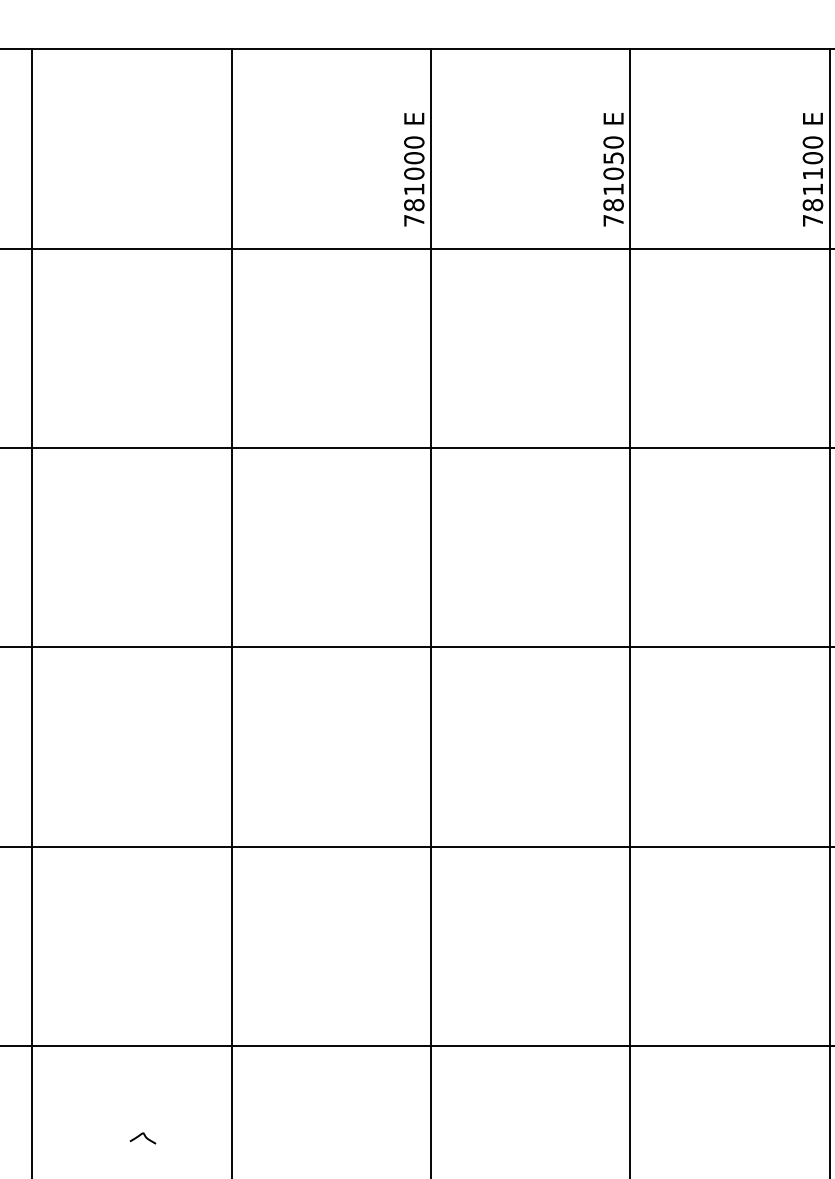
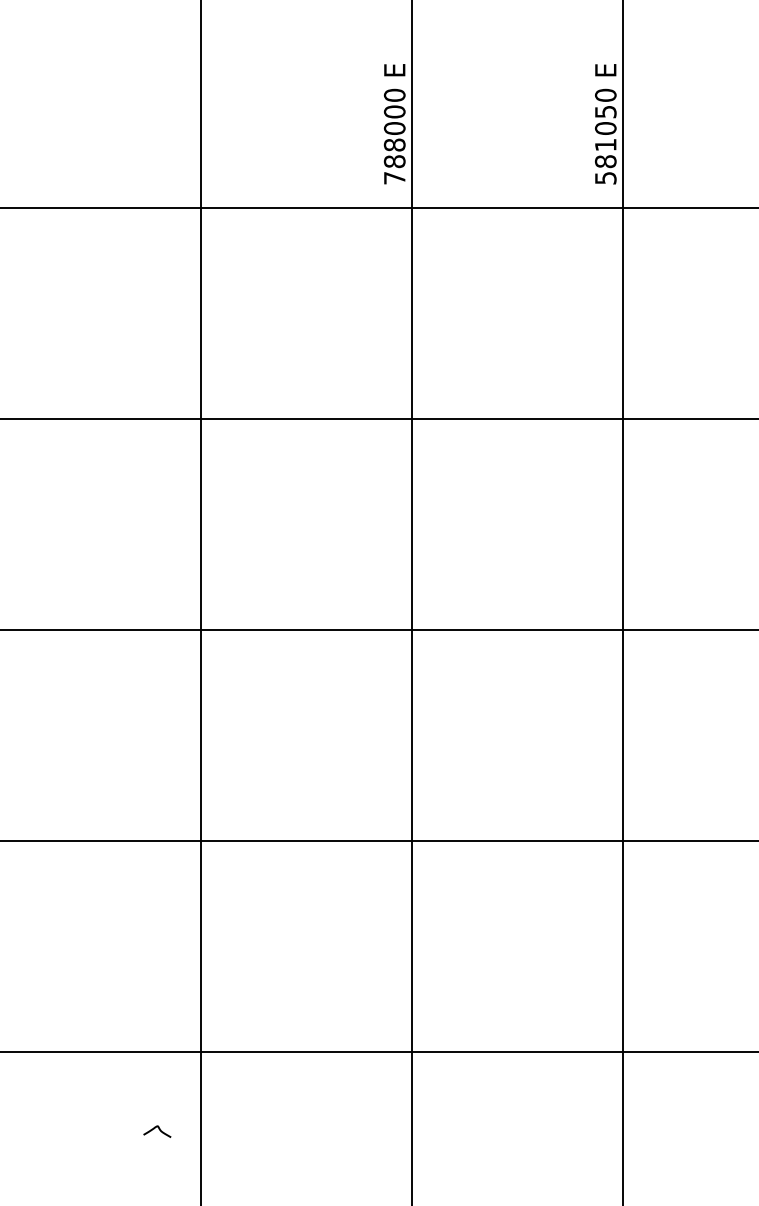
text: (414, 189) -> (394, 145), 781000 -> 788000
text: (613, 220) -> (605, 177), 781050 -> 581050
curve: (144, 1136) -> (158, 1129), moved

